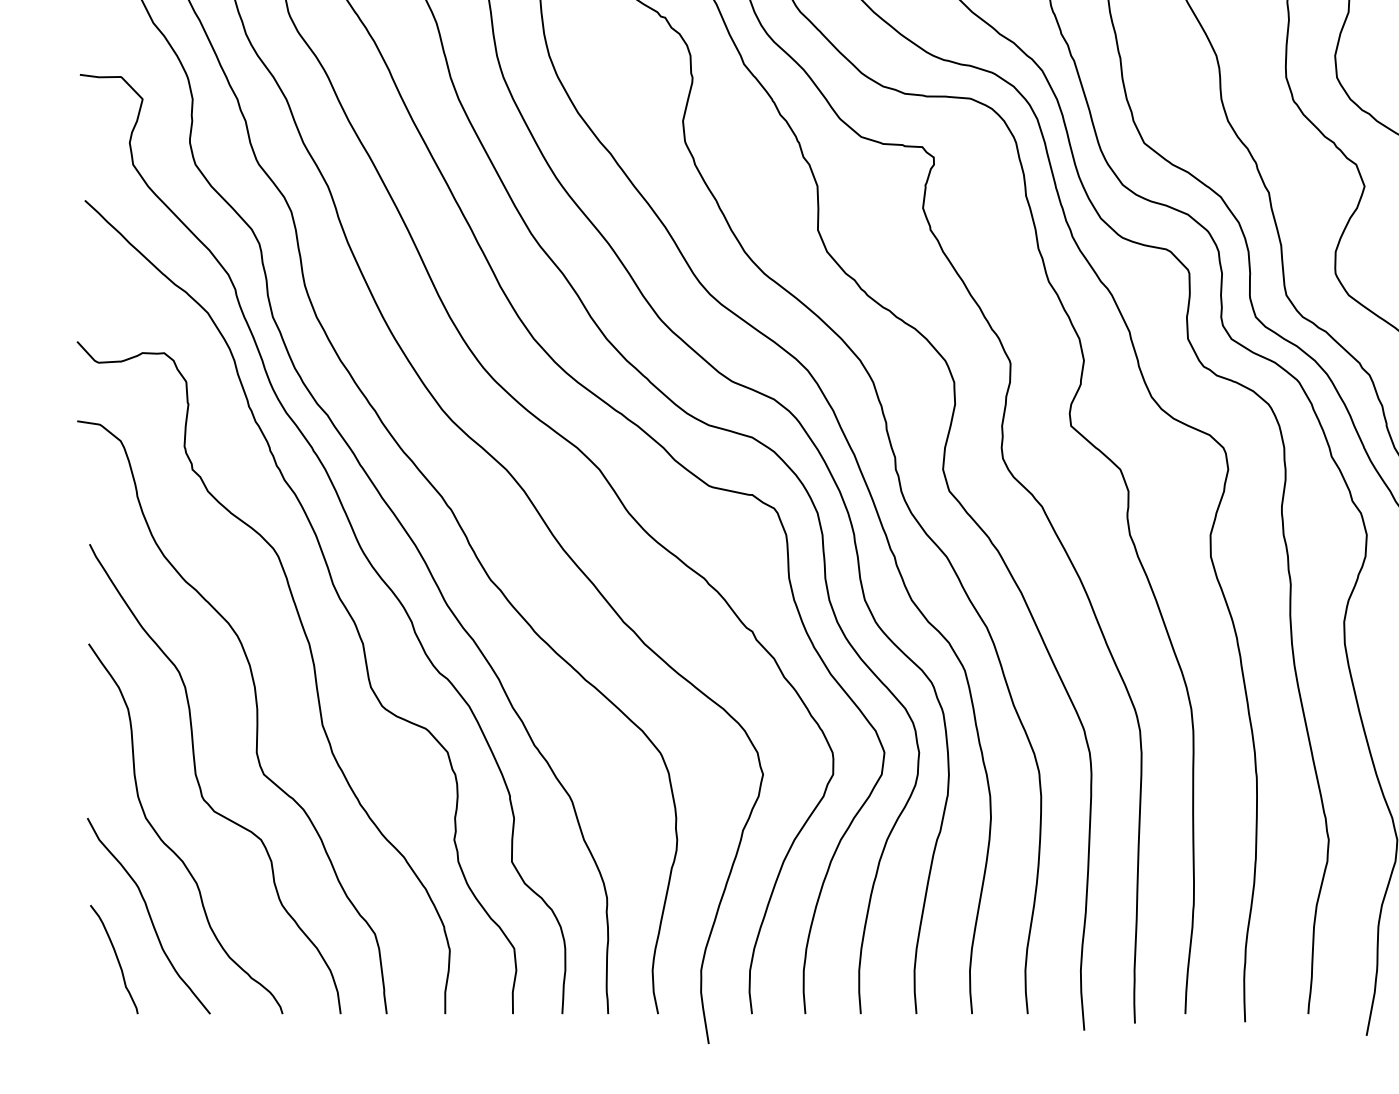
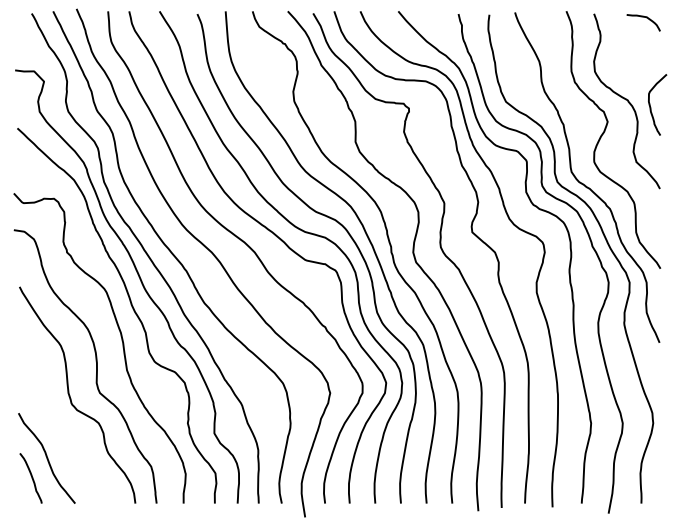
curve: (167, 842) -> (55, 424), removed

